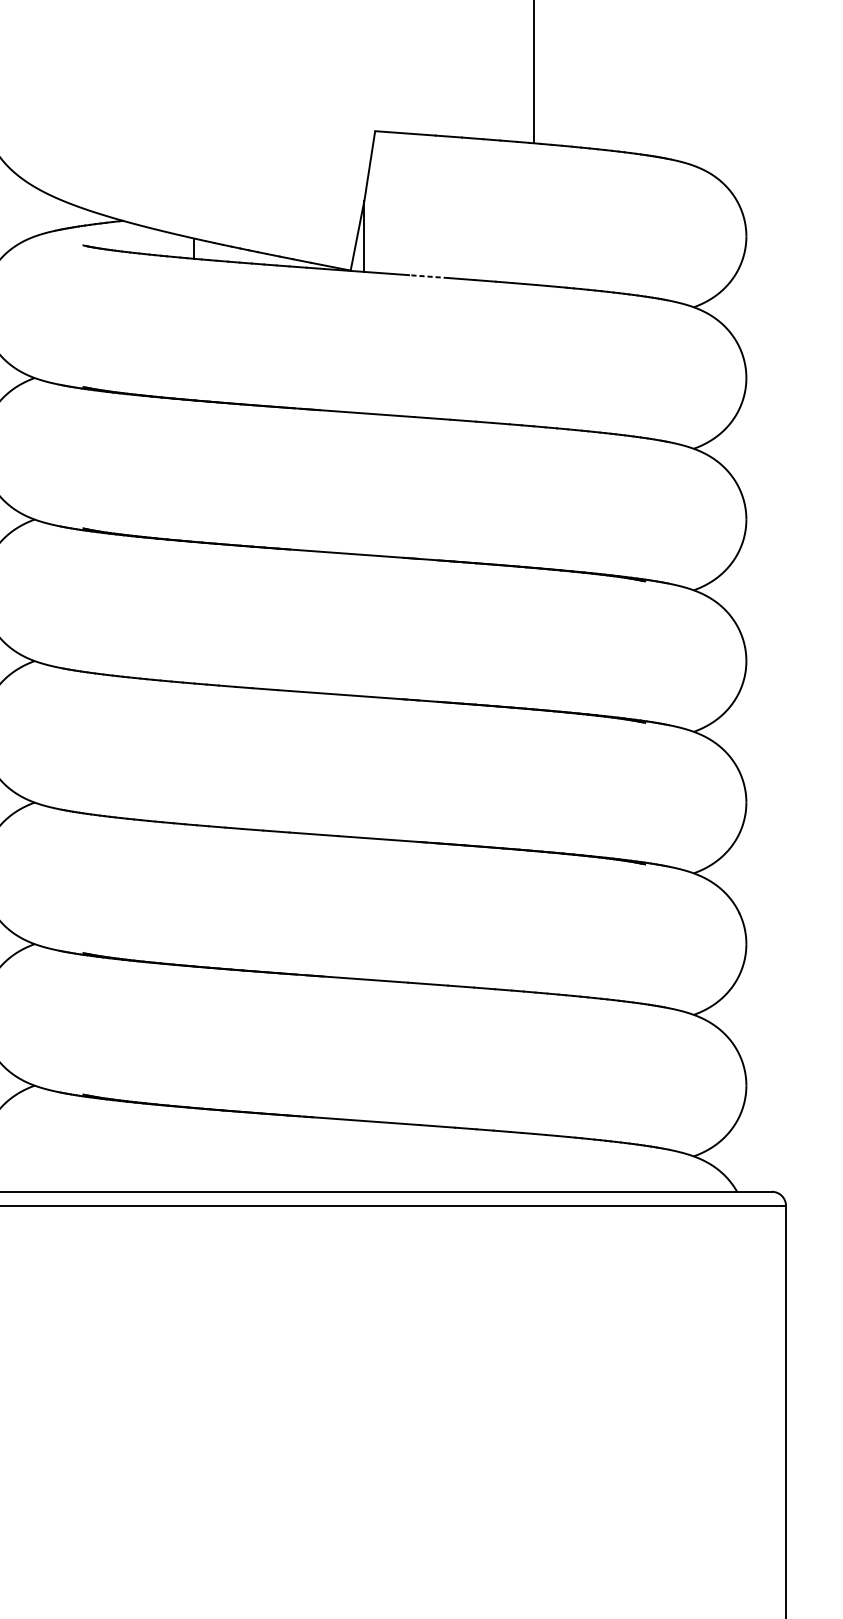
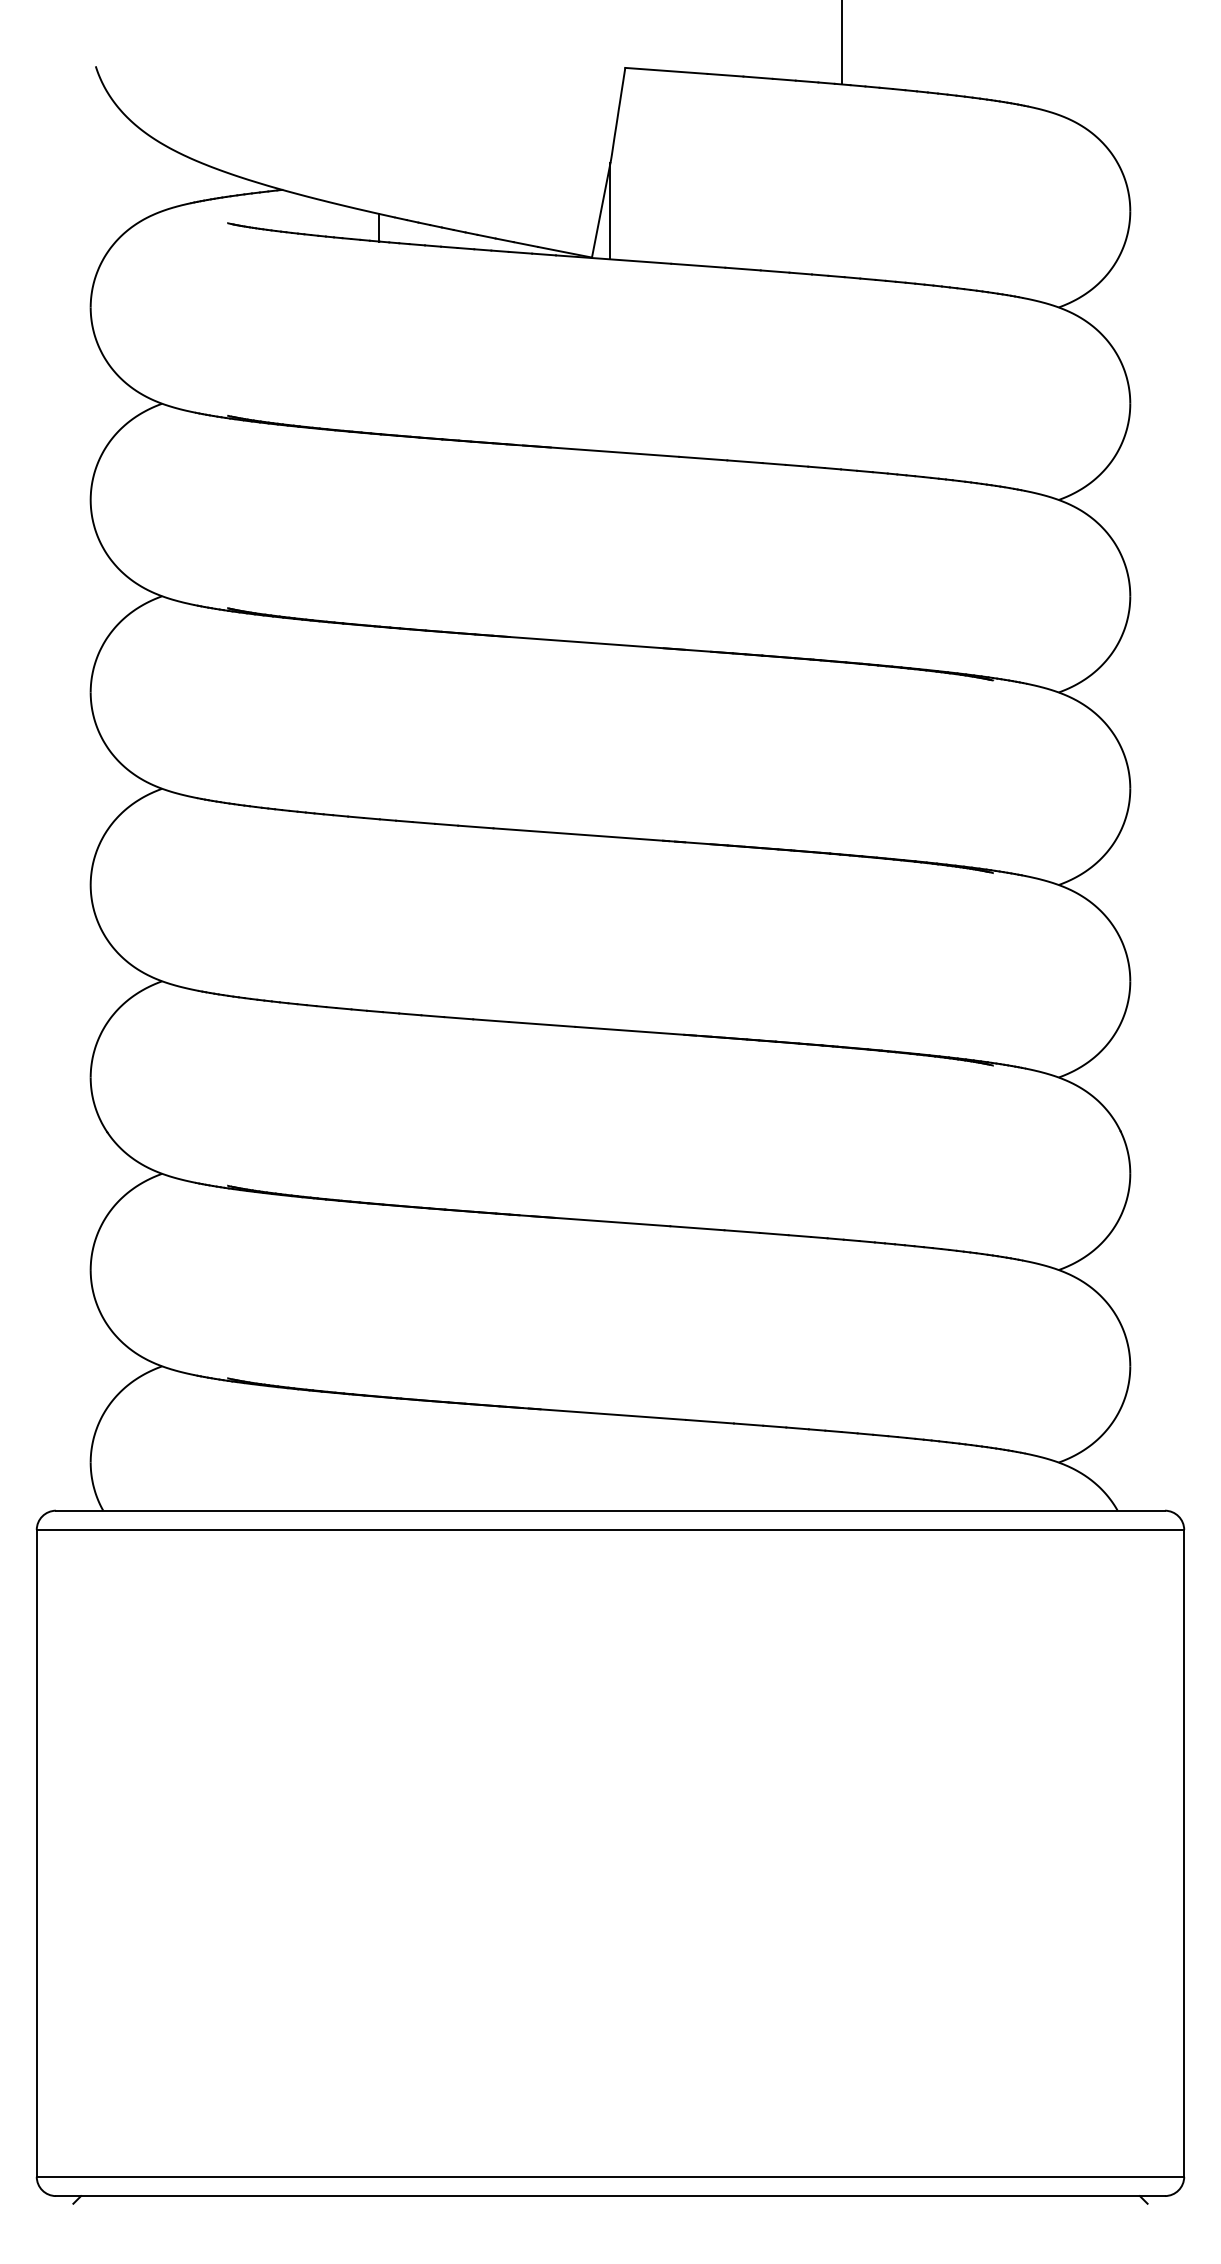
line: (428, 276) -> (697, 265), dashed -> solid

